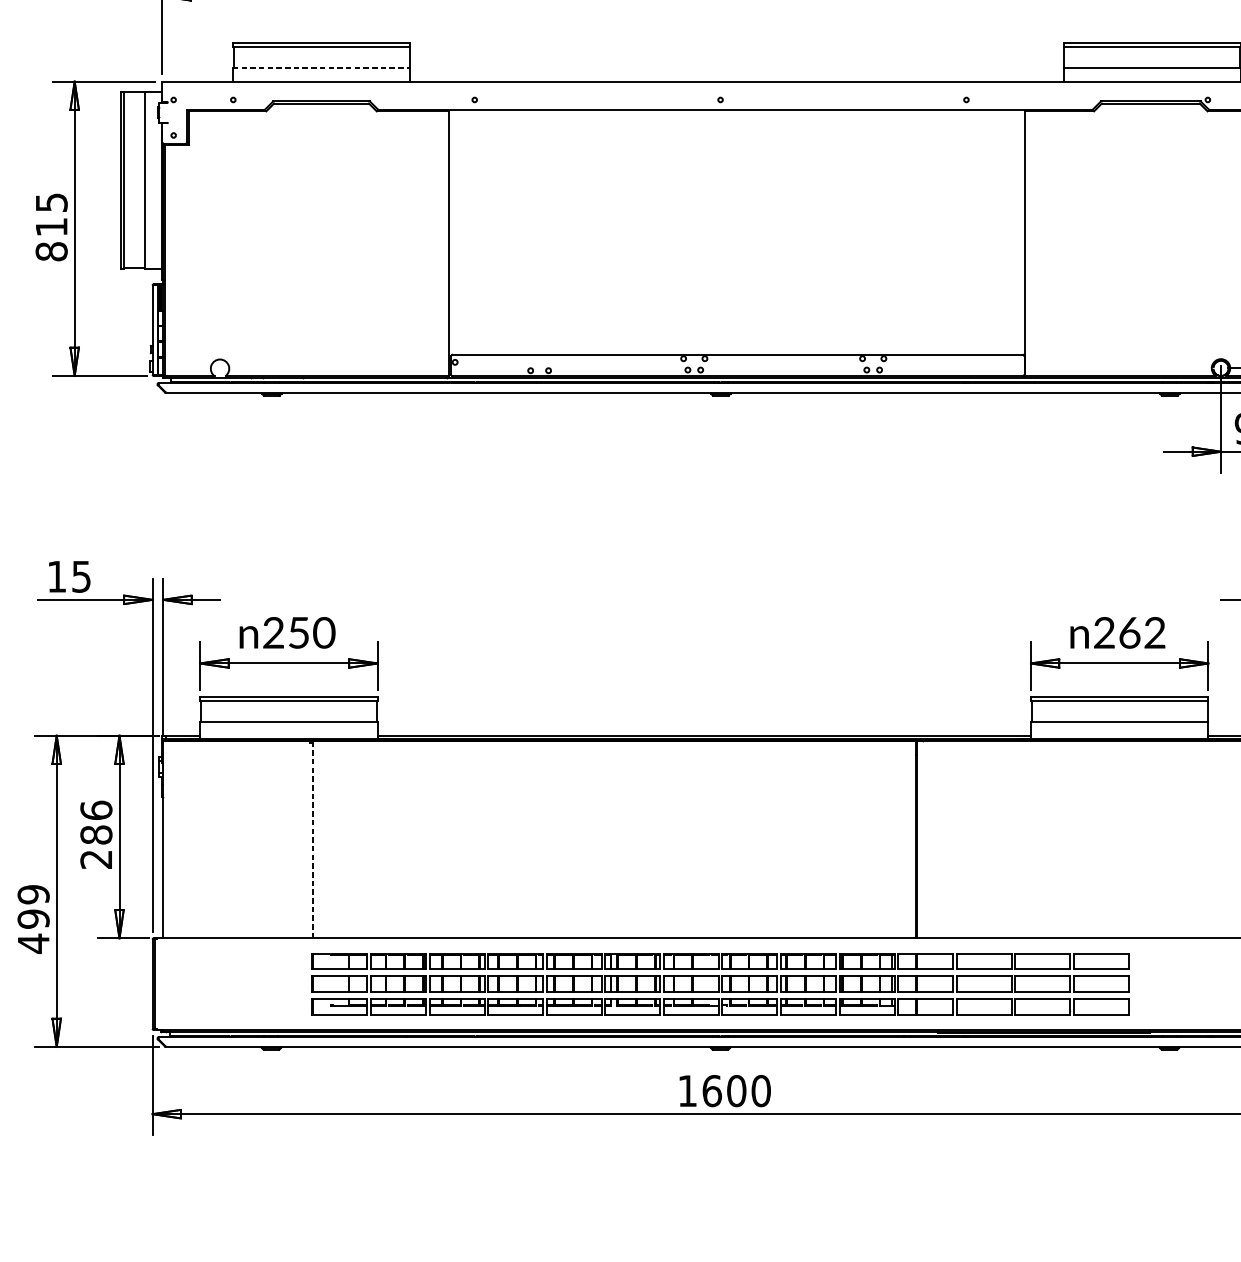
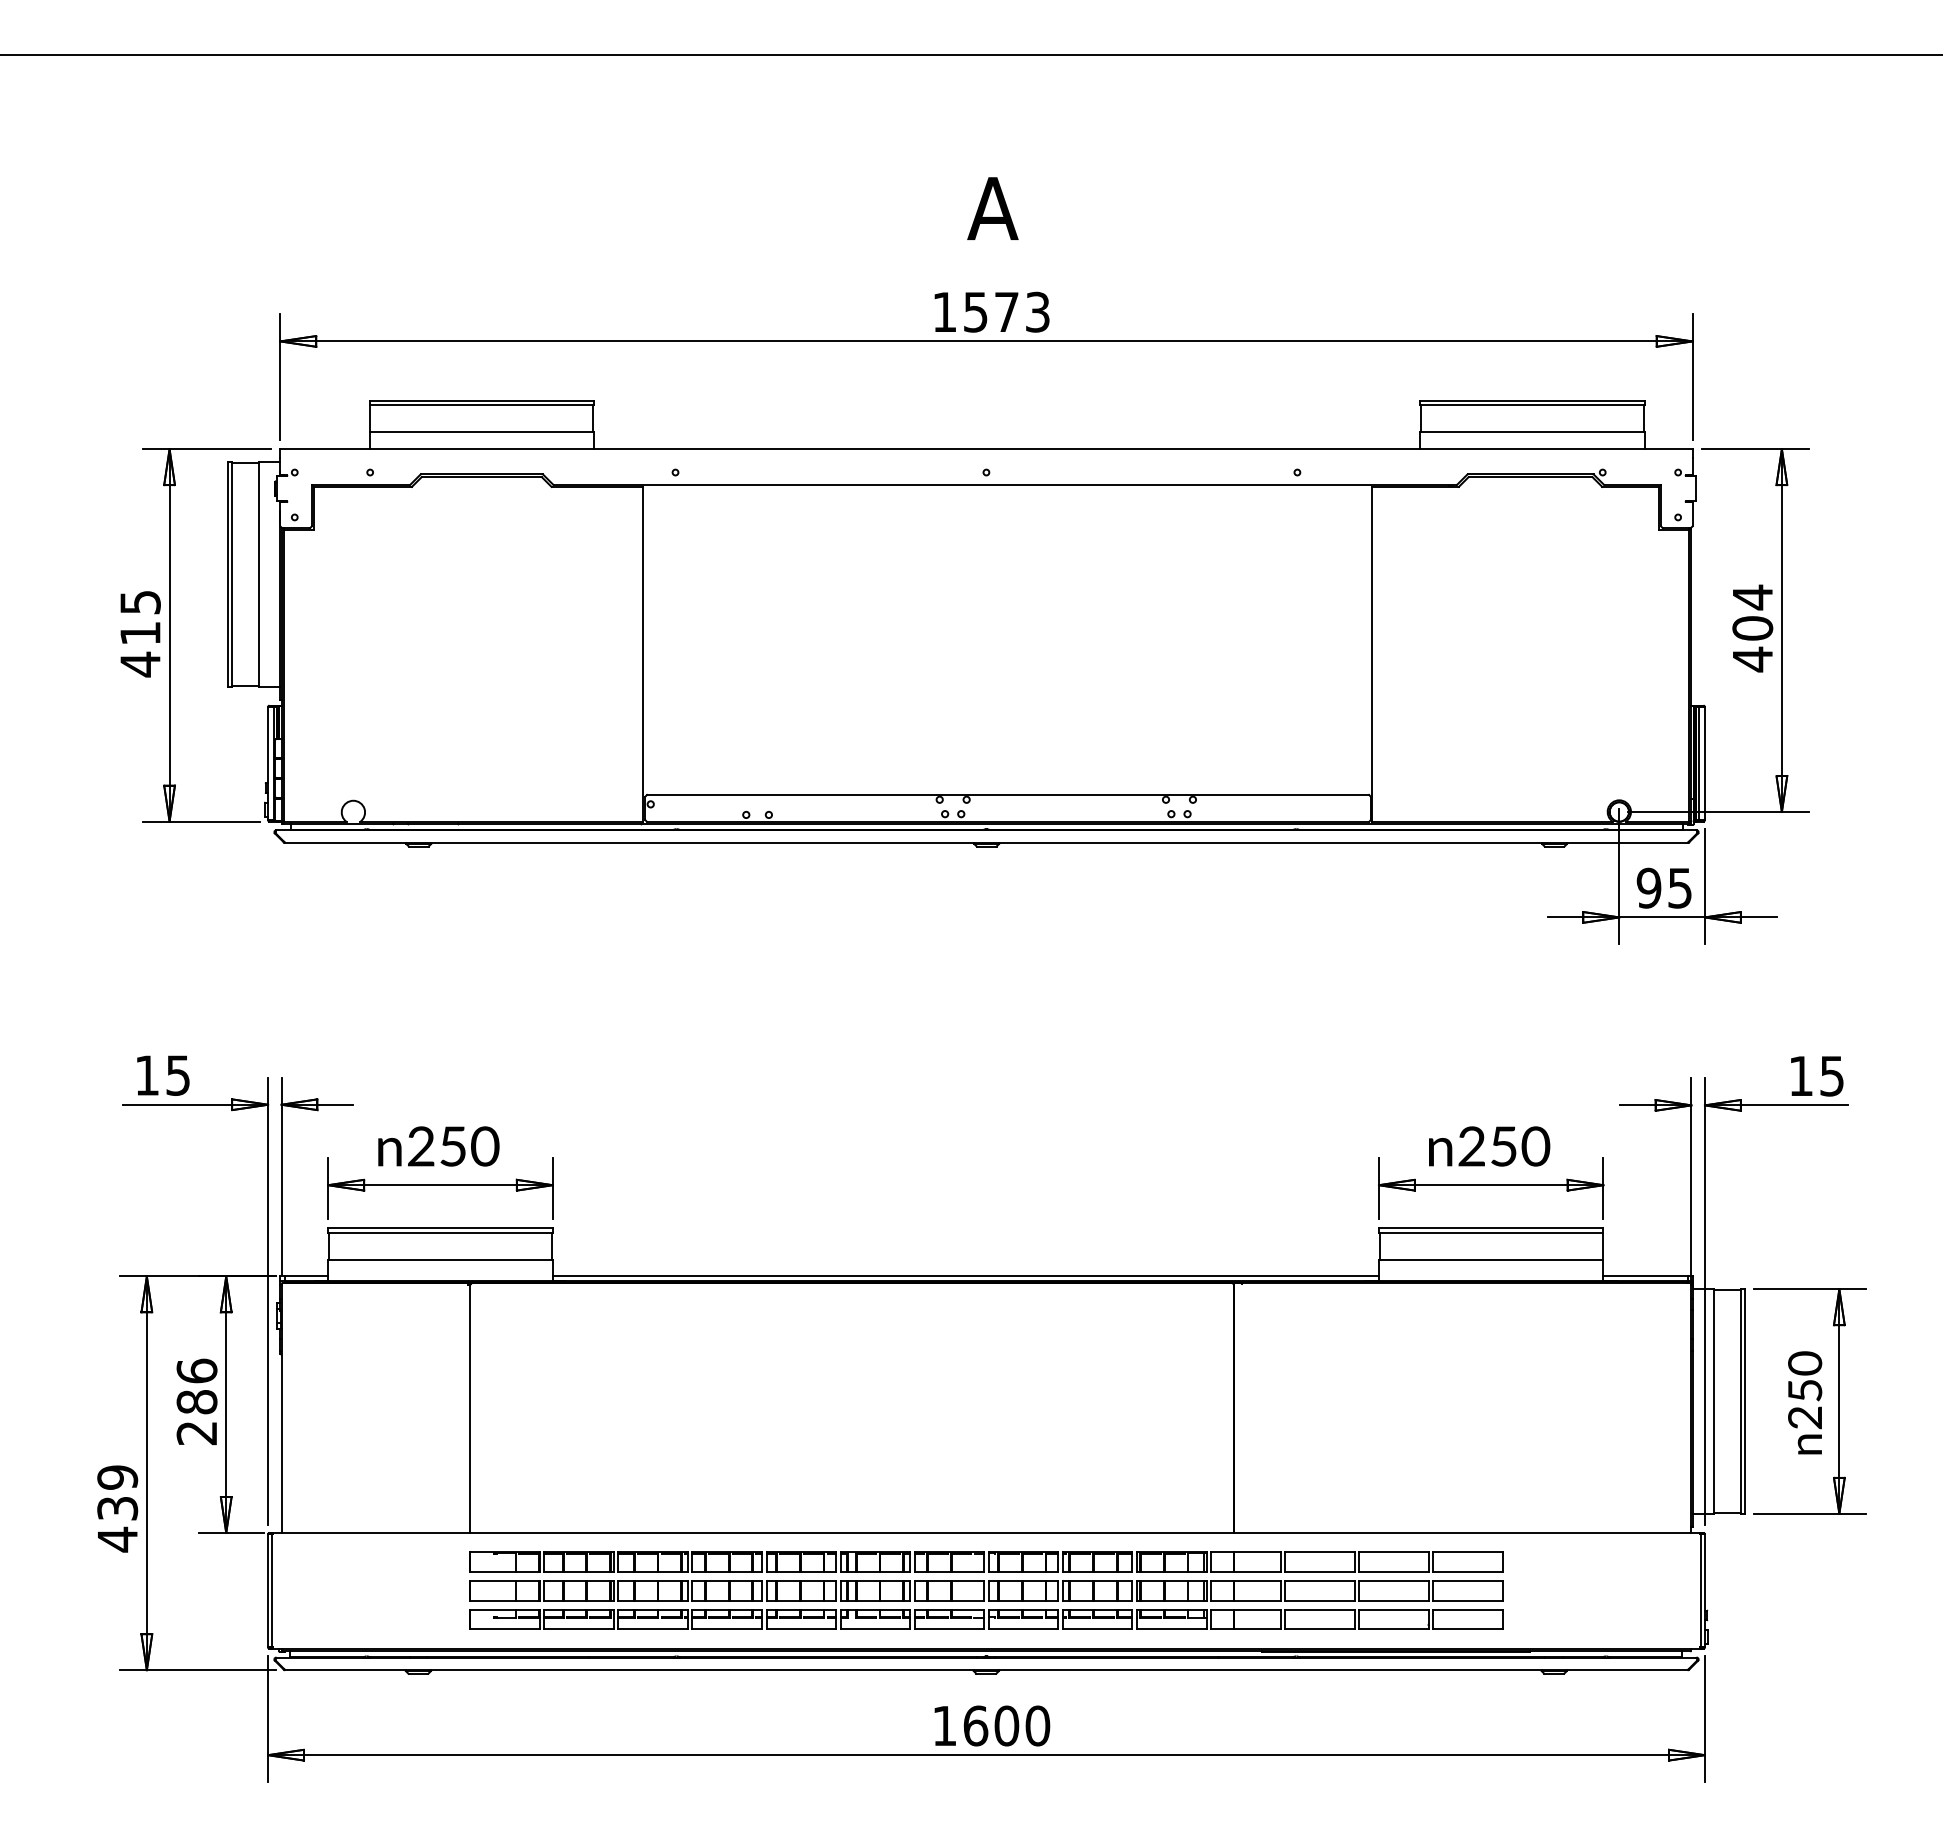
line: (322, 68) -> (482, 432), dashed -> solid
text: (51, 251) -> (140, 664), 815 -> 415
text: (1142, 632) -> (1520, 1146), 262 -> 250
line: (312, 840) -> (470, 1409), dashed -> solid
text: (33, 919) -> (117, 1508), 499 -> 439

